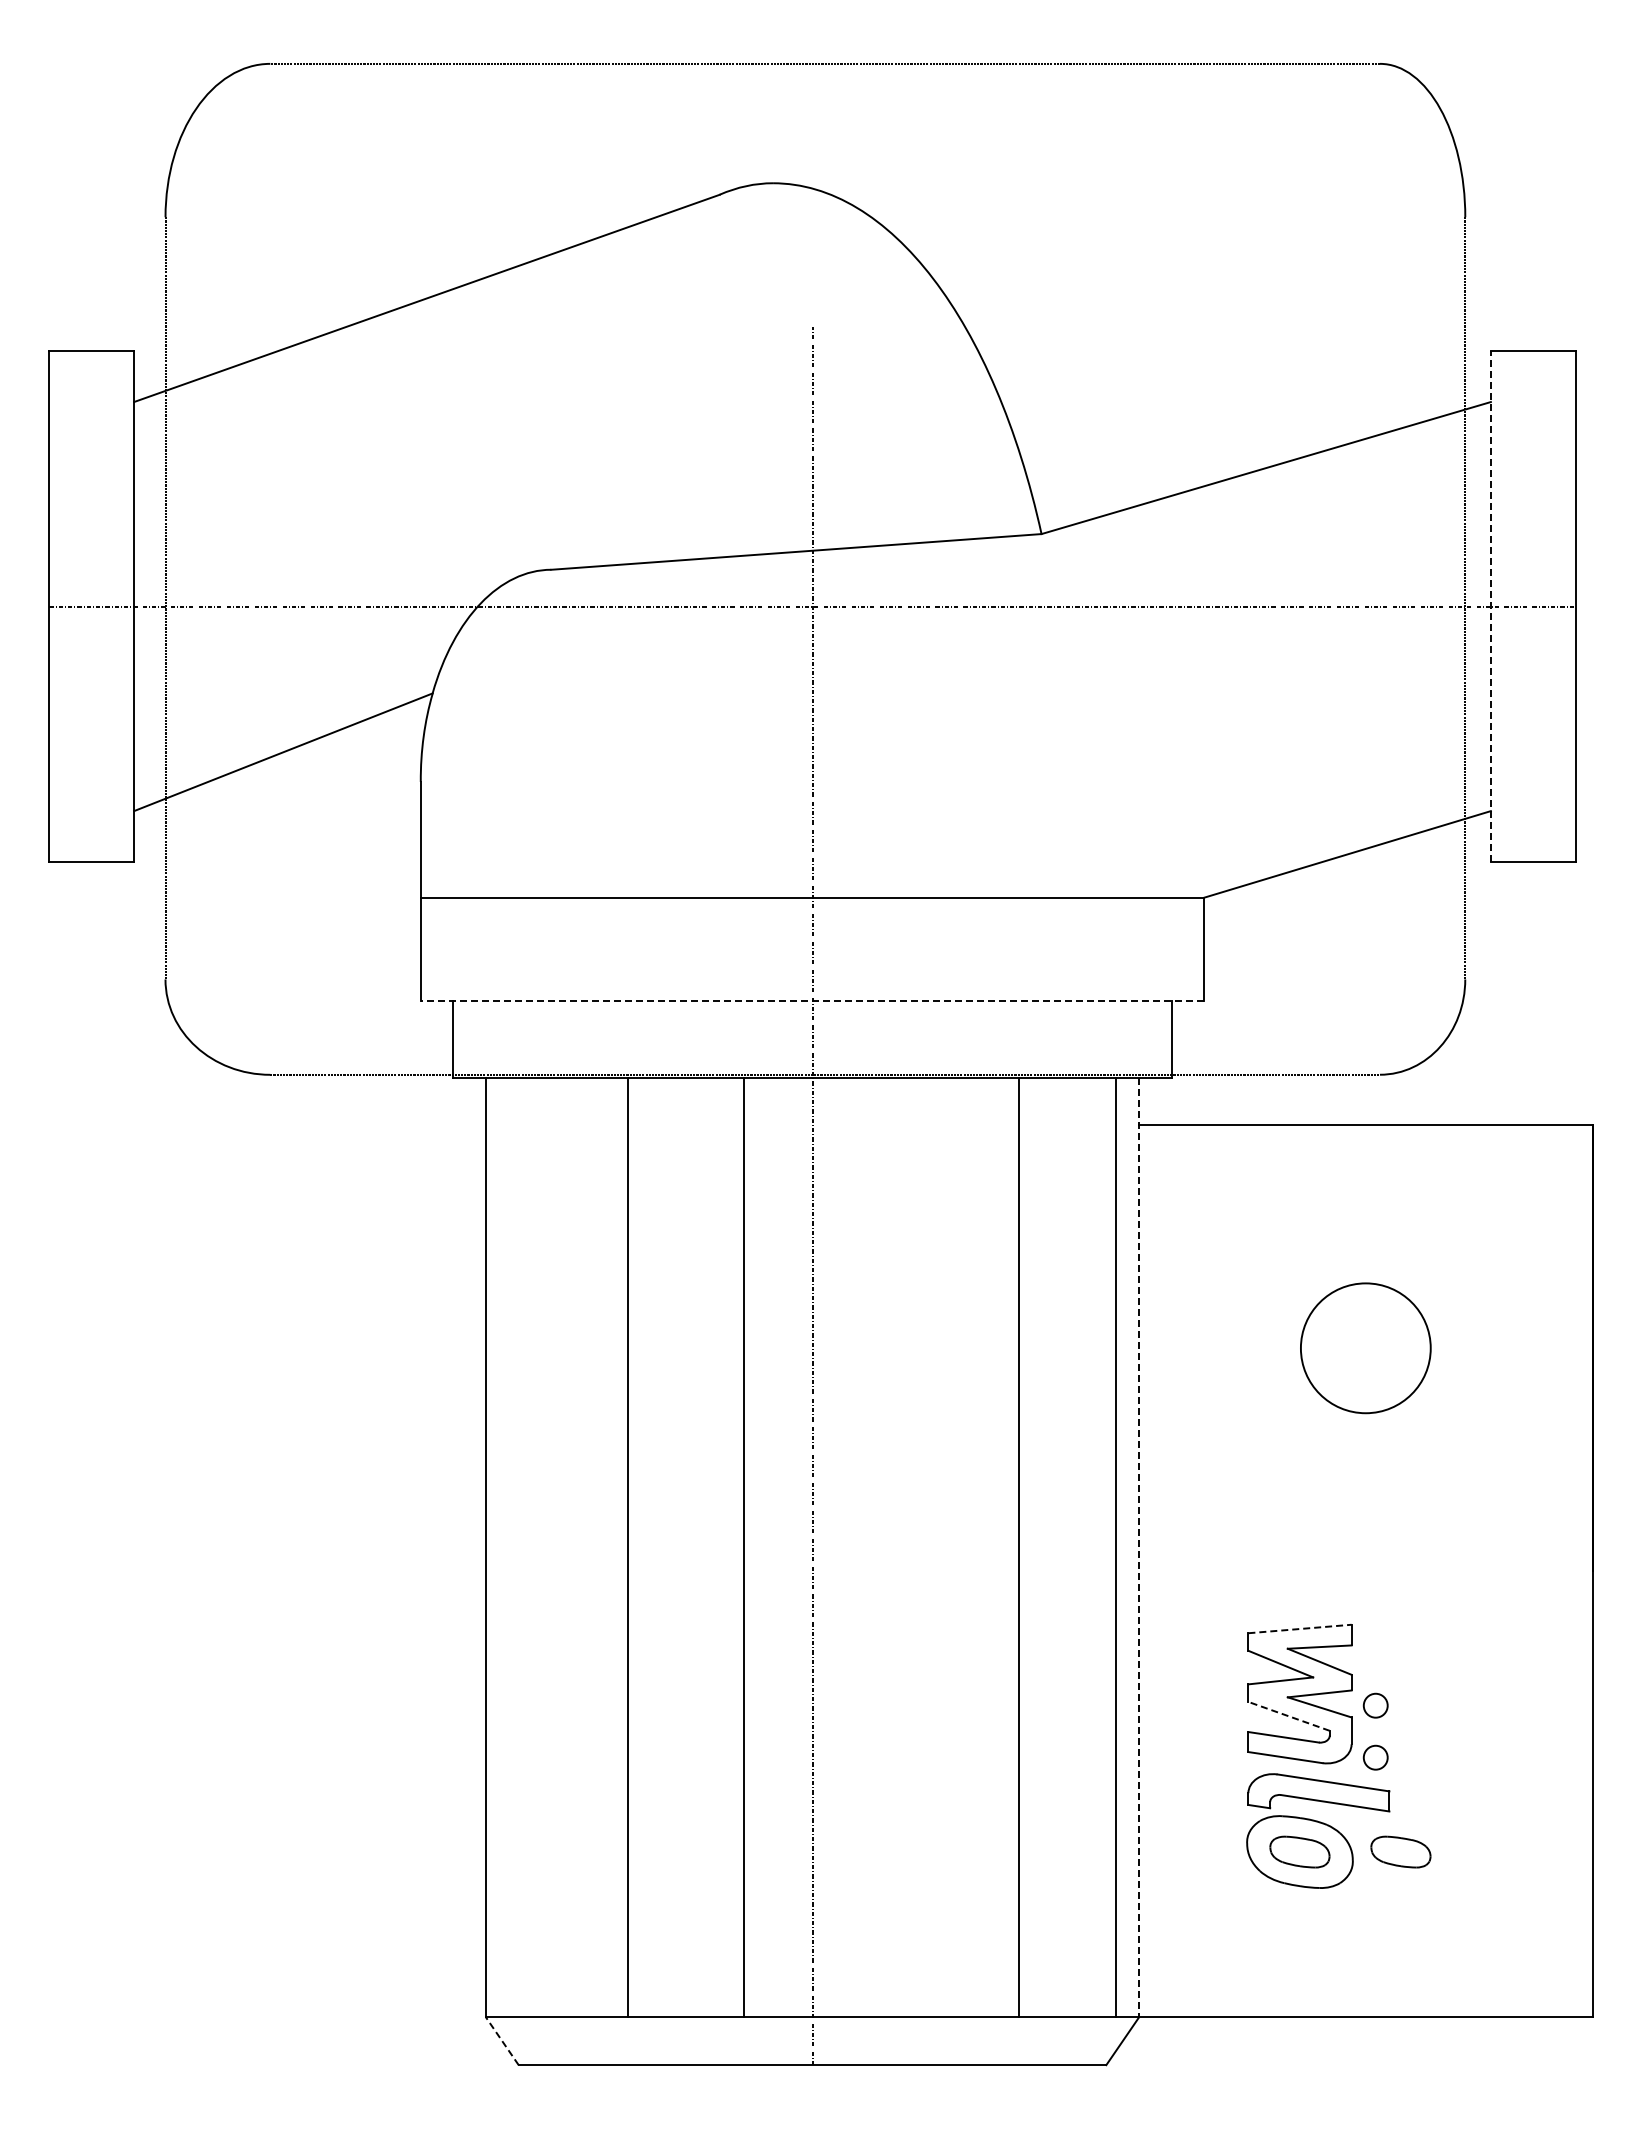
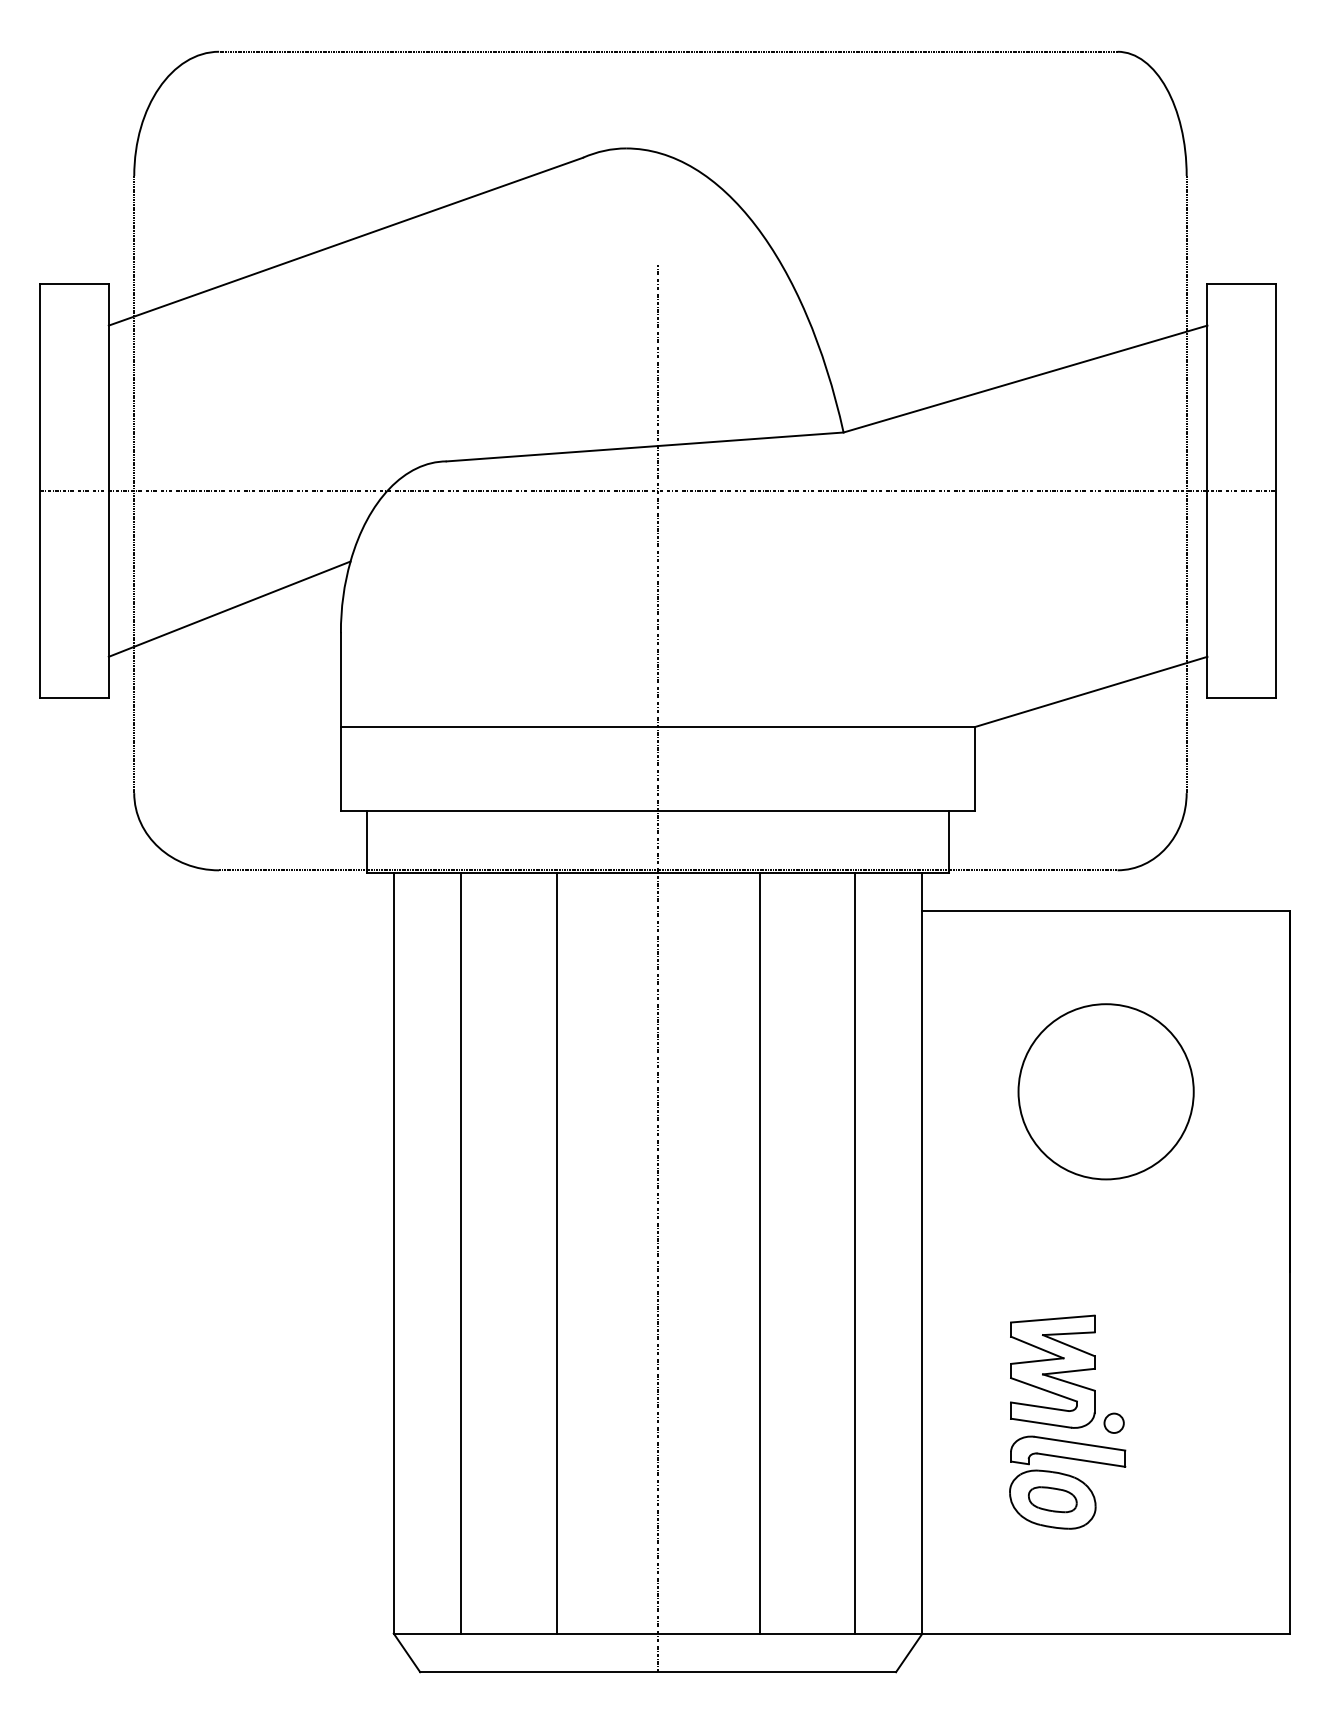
line: (1490, 606) -> (1207, 491), dashed -> solid
line: (812, 1001) -> (658, 810), dashed -> solid
circle: (1365, 1348) -> (1105, 1091), size x1.67
line: (627, 1547) -> (460, 1253), moved
line: (744, 1547) -> (556, 1253), moved
line: (1019, 1547) -> (760, 1253), moved
line: (1116, 1547) -> (855, 1253), moved
line: (1138, 1547) -> (922, 1253), dashed -> solid
line: (1299, 1629) -> (1052, 1319), dashed -> solid
circle: (1375, 1705) -> (1113, 1381), removed
line: (1288, 1716) -> (1043, 1389), dashed -> solid
part: (1400, 1851) -> (1134, 1499), removed
line: (502, 2041) -> (407, 1653), dashed -> solid

